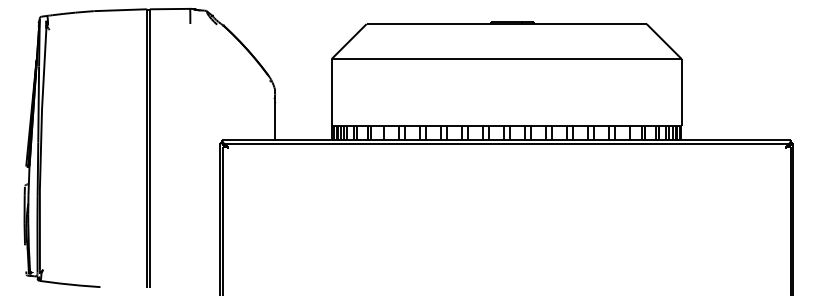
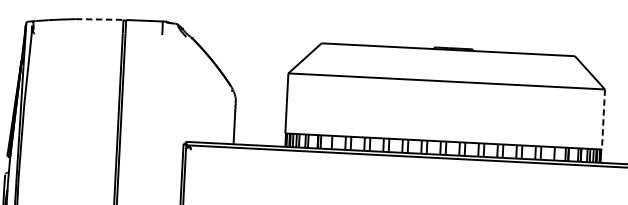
line: (121, 10) -> (100, 19), solid -> dashed
line: (681, 92) -> (603, 119), solid -> dashed

